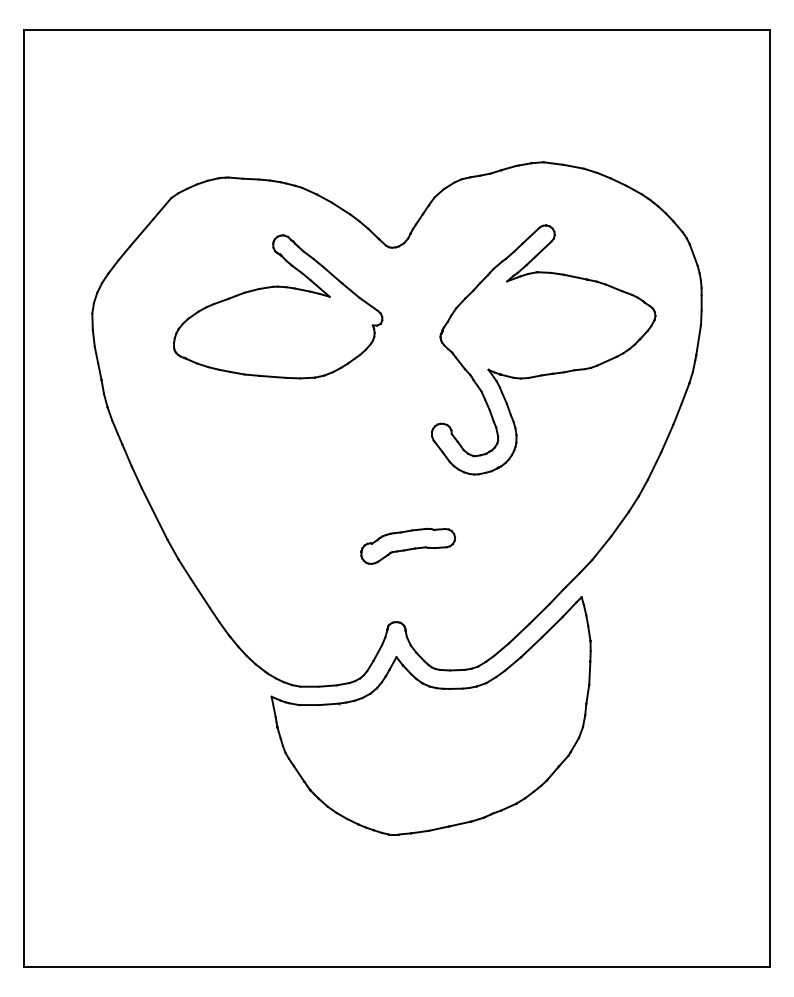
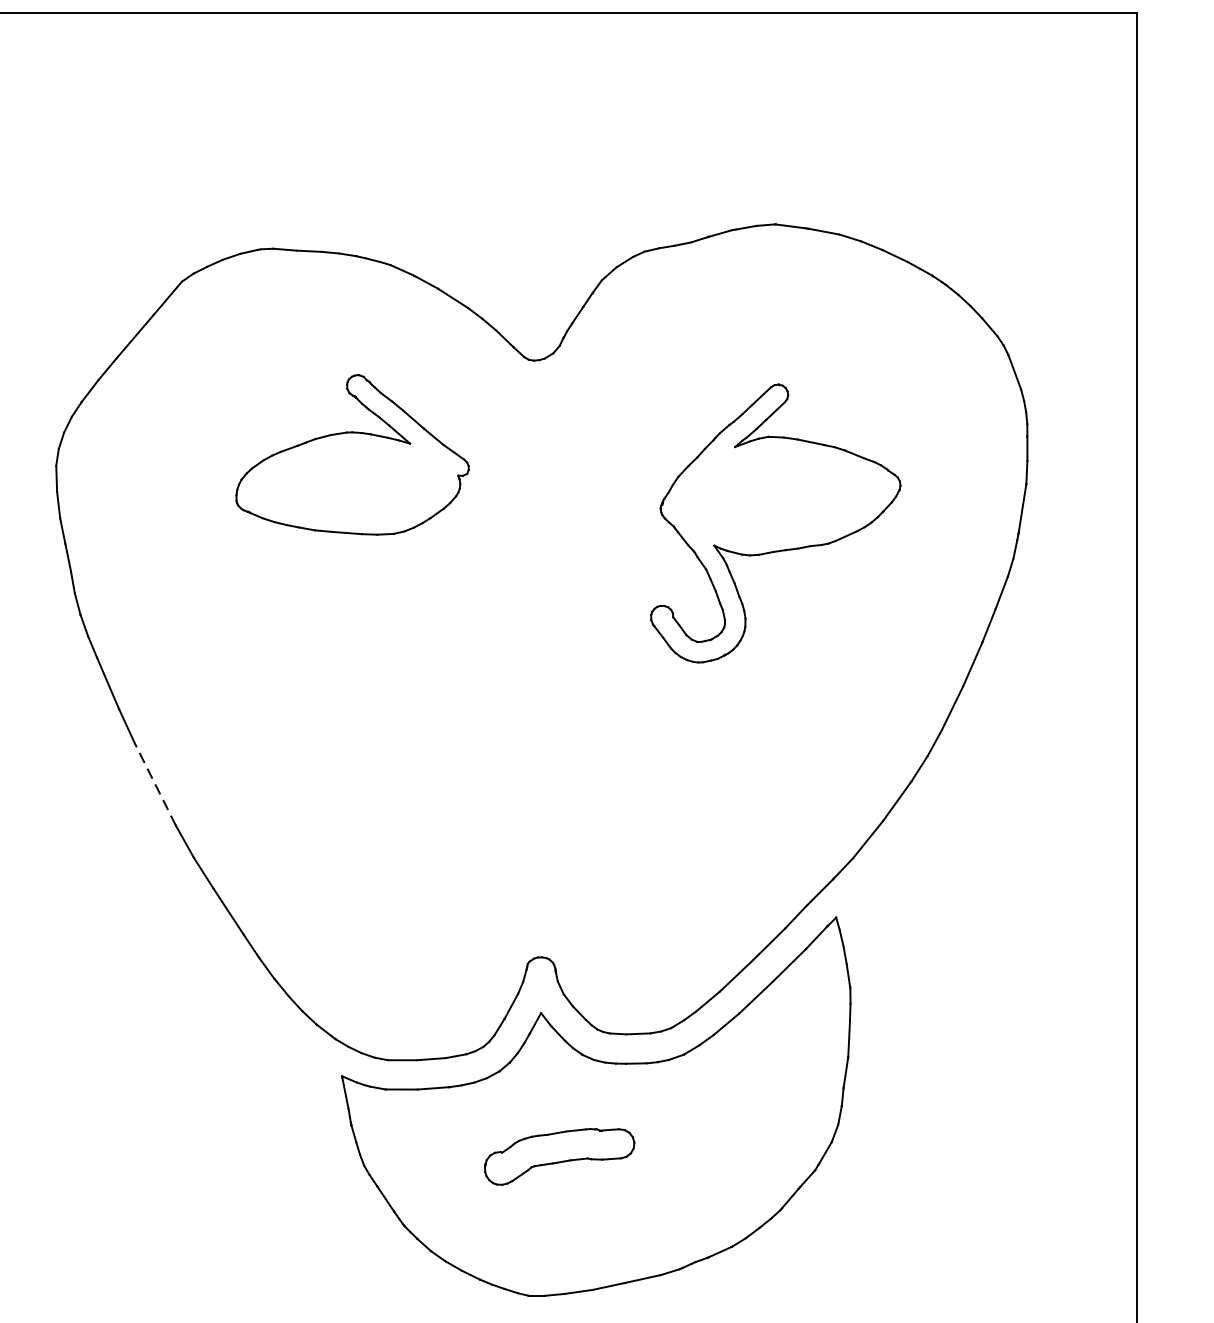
part: (278, 306) -> (352, 454), size x0.7
part: (543, 349) -> (775, 522), size x0.7
line: (154, 513) -> (155, 784), solid -> dashed
part: (408, 545) -> (560, 1155), moved

